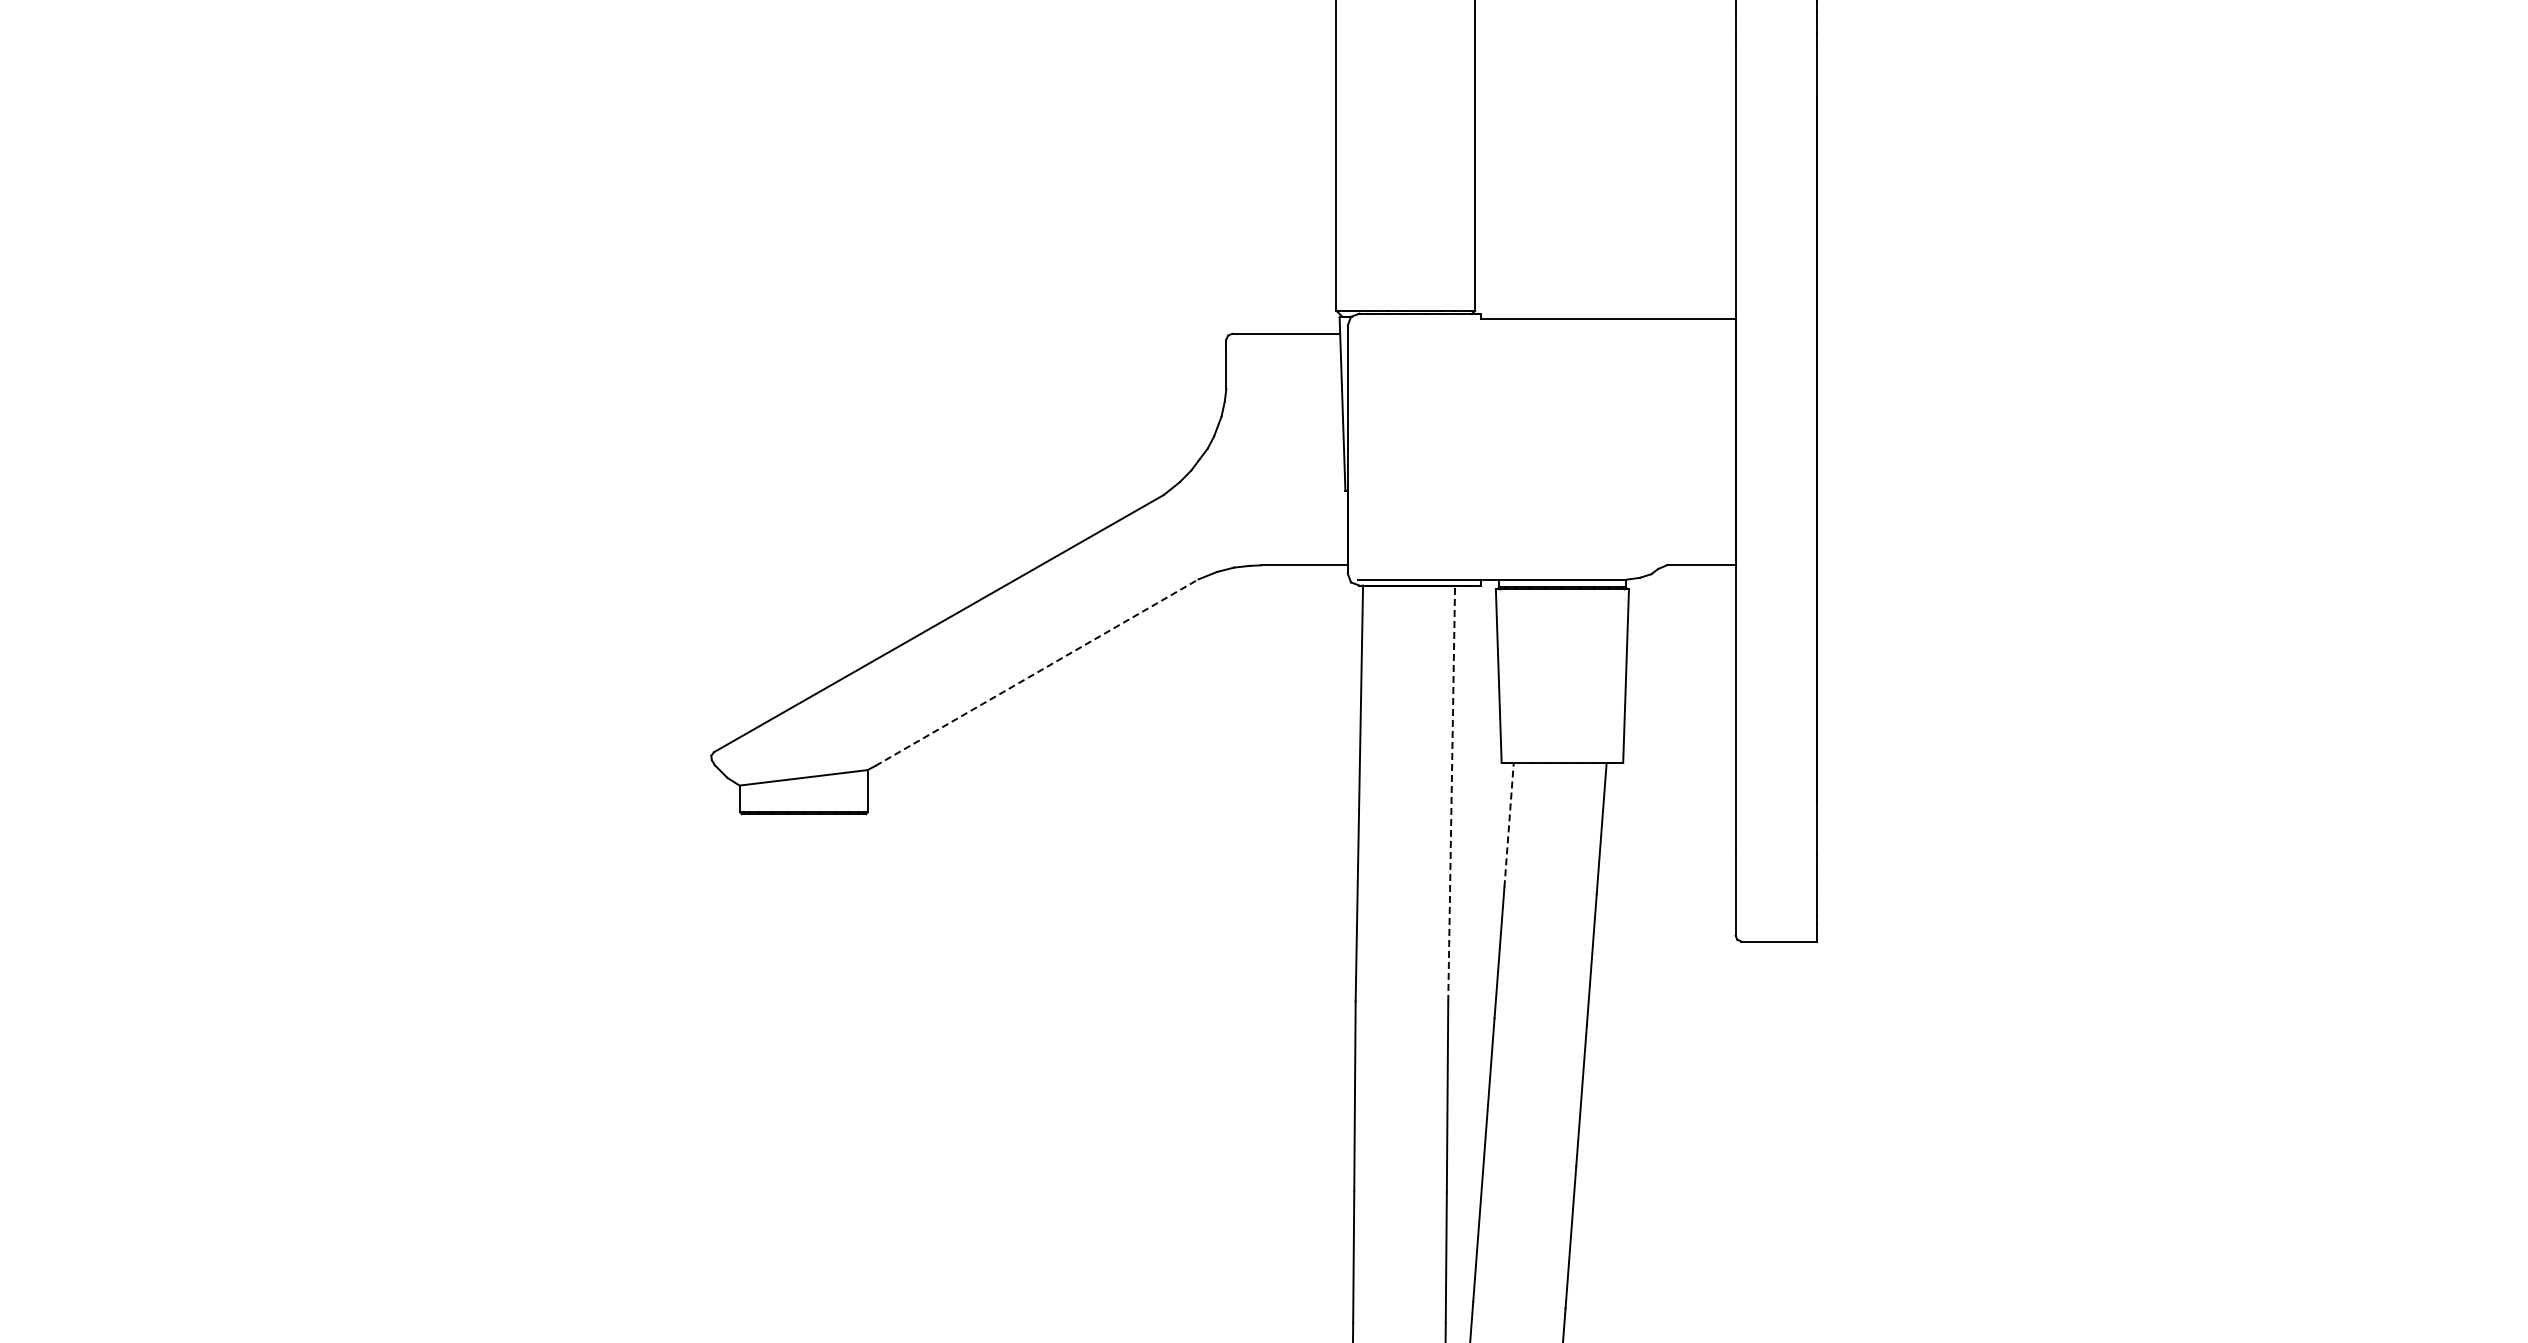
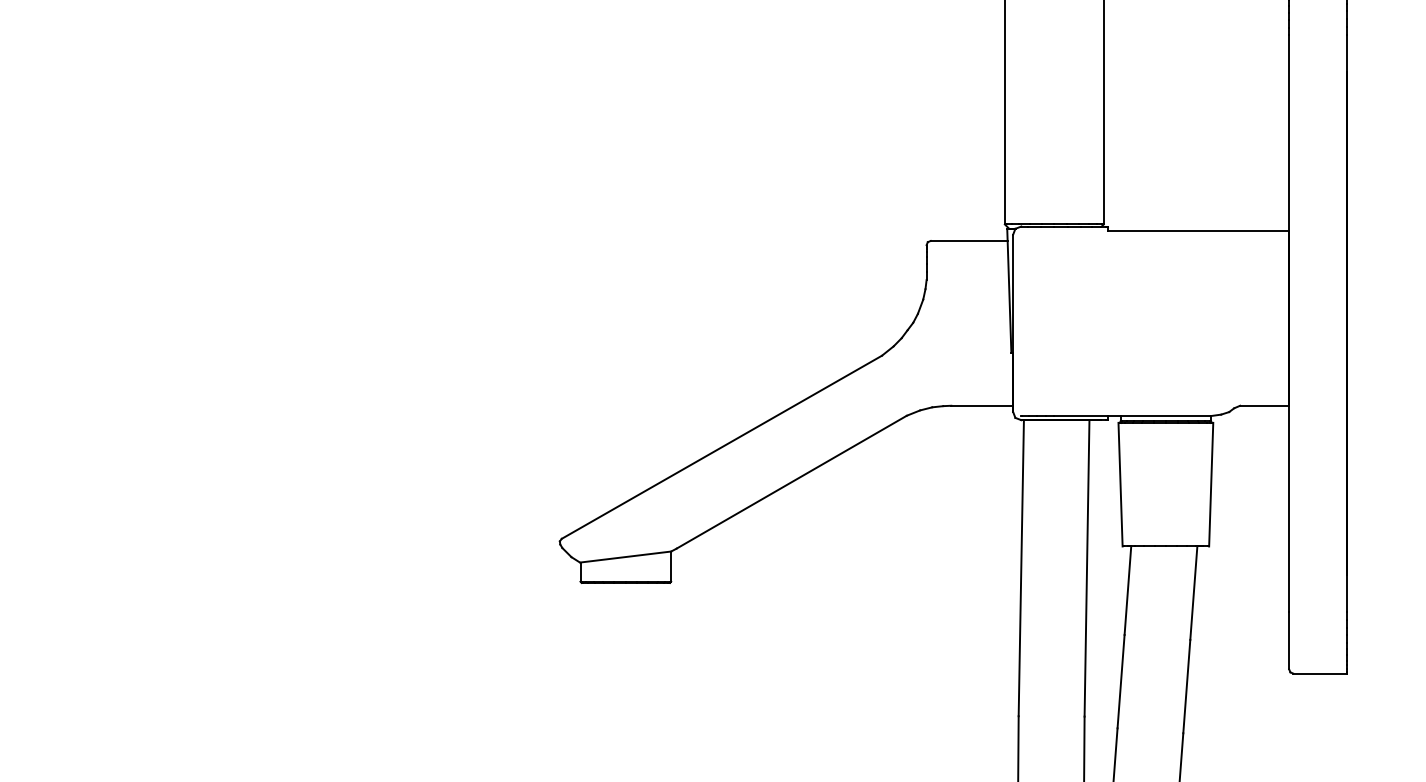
line: (1037, 672) -> (792, 482), dashed -> solid
line: (1451, 793) -> (1086, 568), dashed -> solid
line: (1509, 824) -> (1128, 590), dashed -> solid

